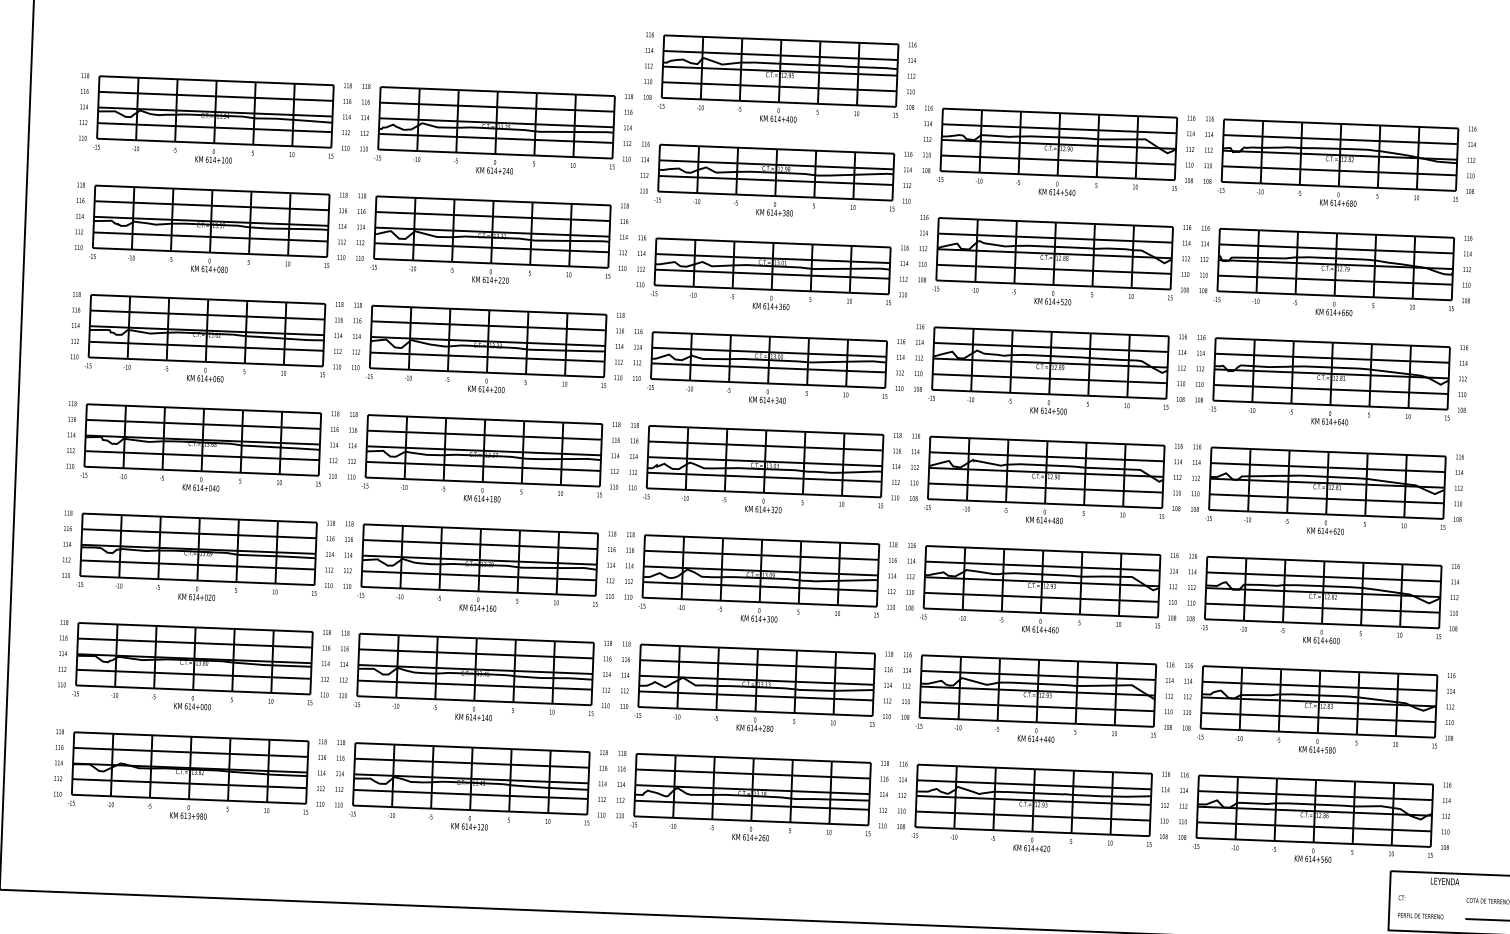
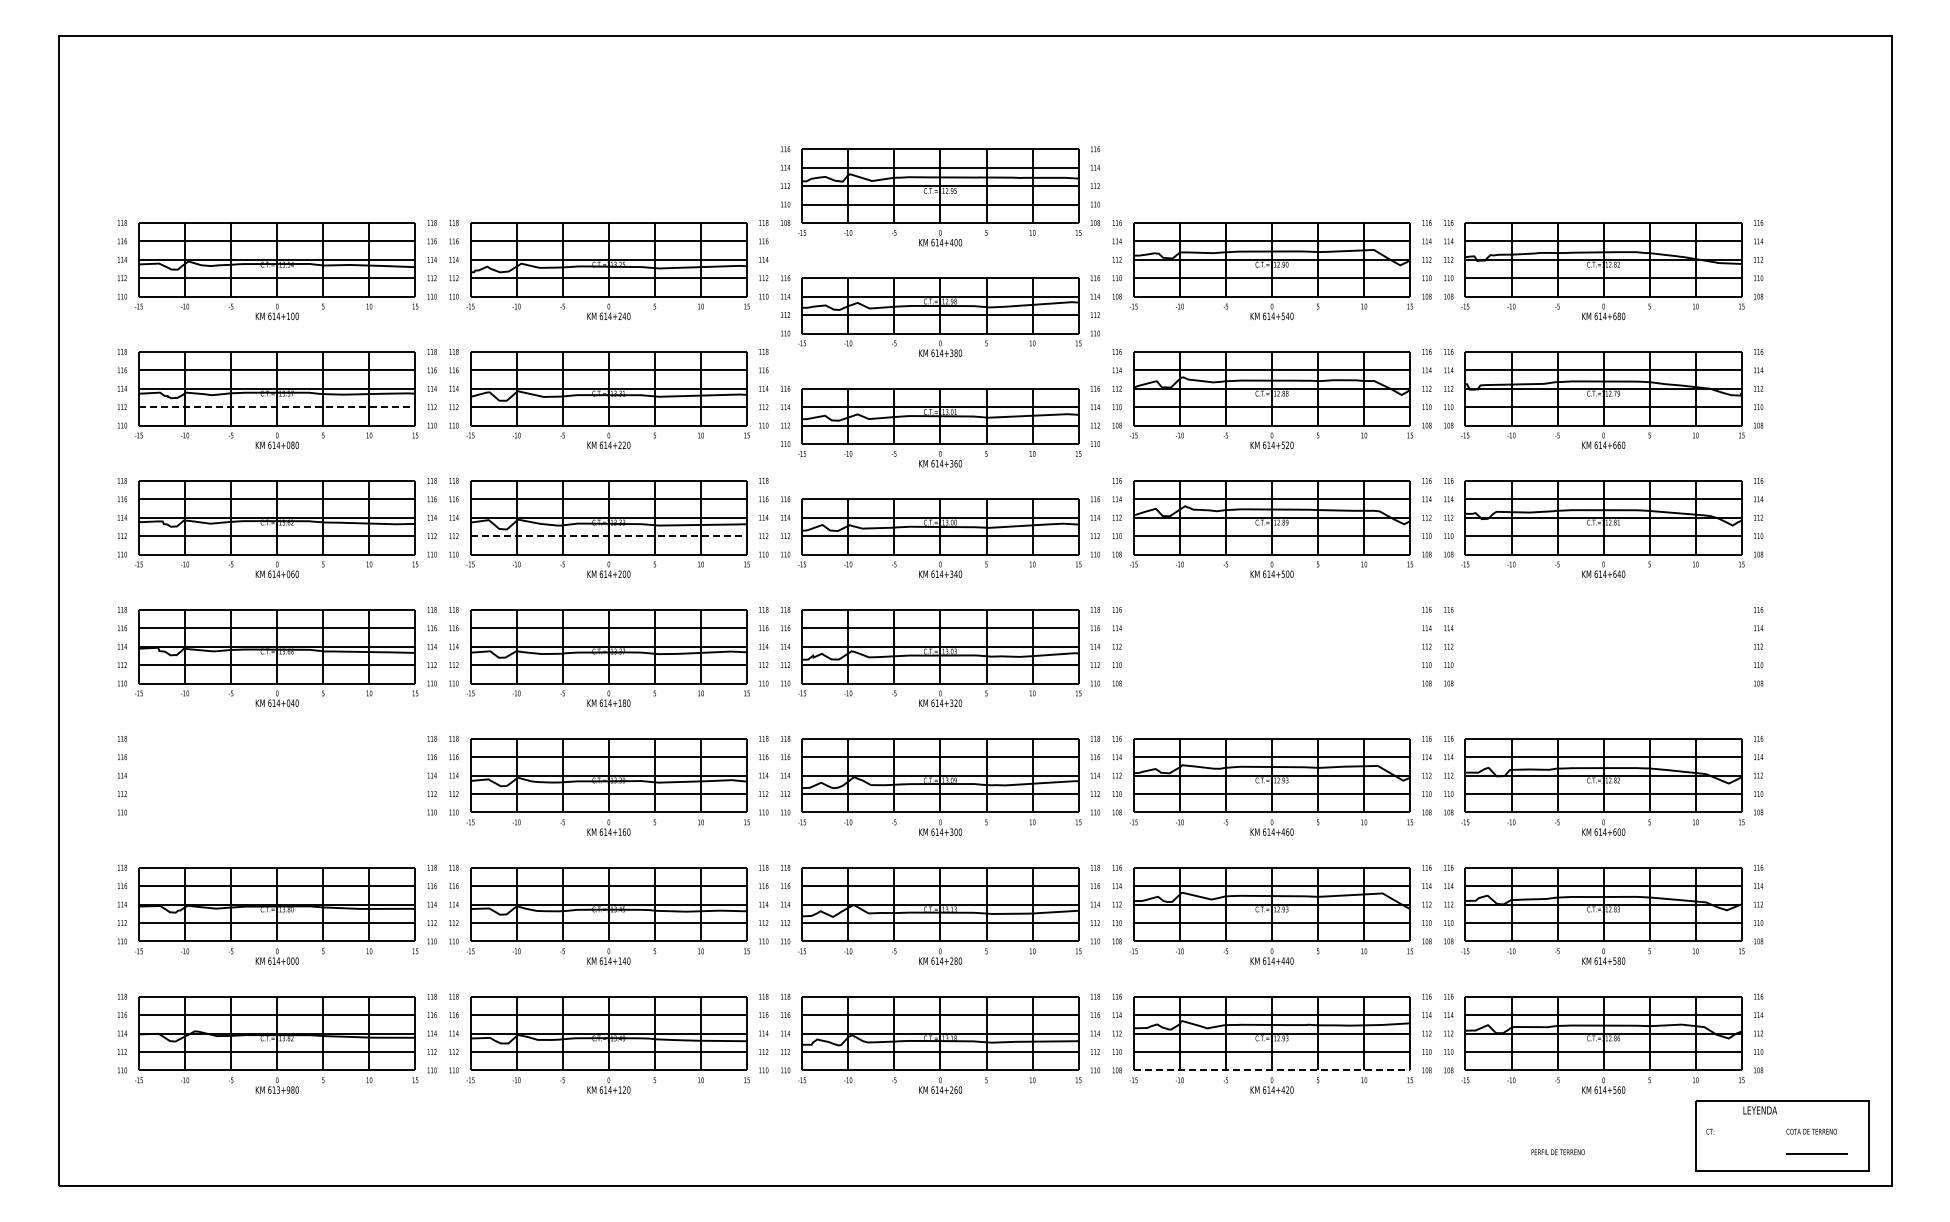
line: (210, 237) -> (277, 407), solid -> dashed
line: (488, 357) -> (609, 536), solid -> dashed
part: (1045, 481) -> (1271, 657), removed
part: (1326, 492) -> (1602, 657), removed
part: (197, 558) -> (276, 786), removed
line: (1032, 831) -> (1272, 1070), solid -> dashed
text: (1420, 916) -> (1557, 1152), moved

